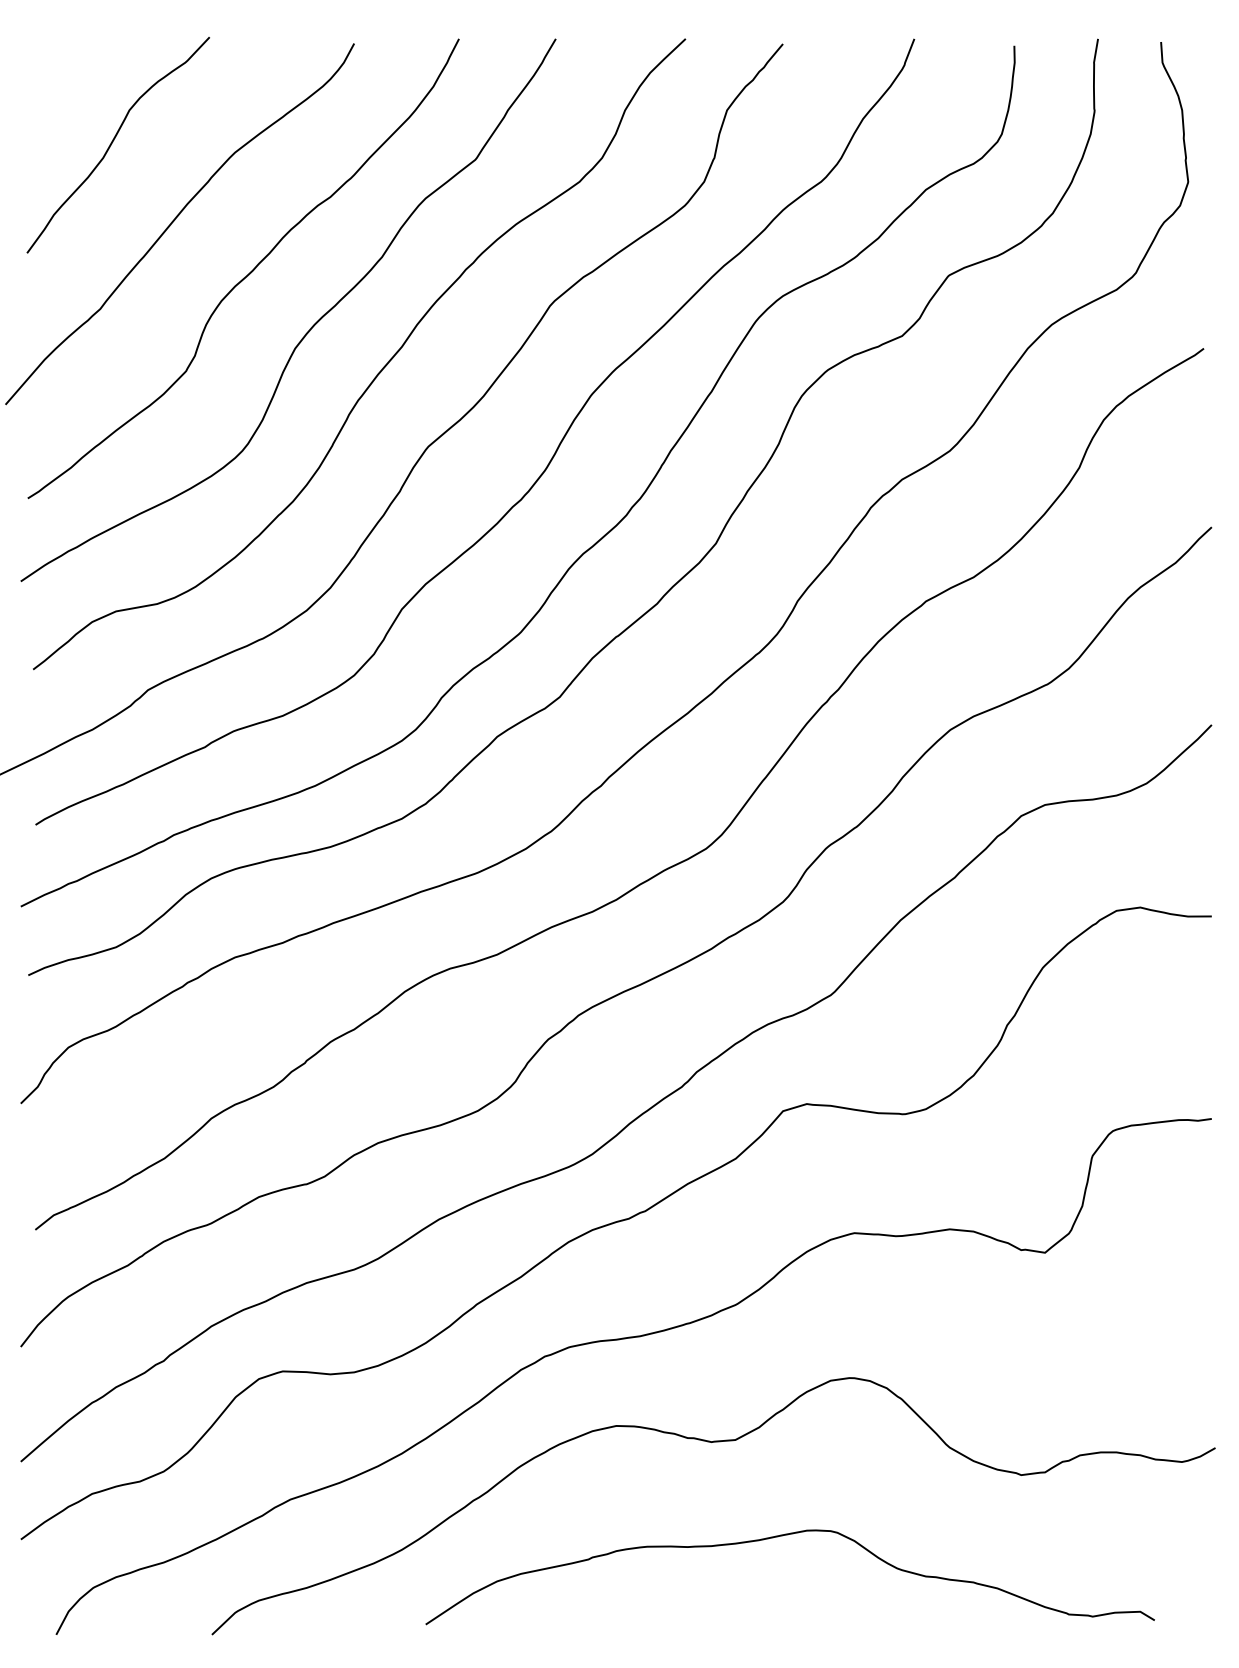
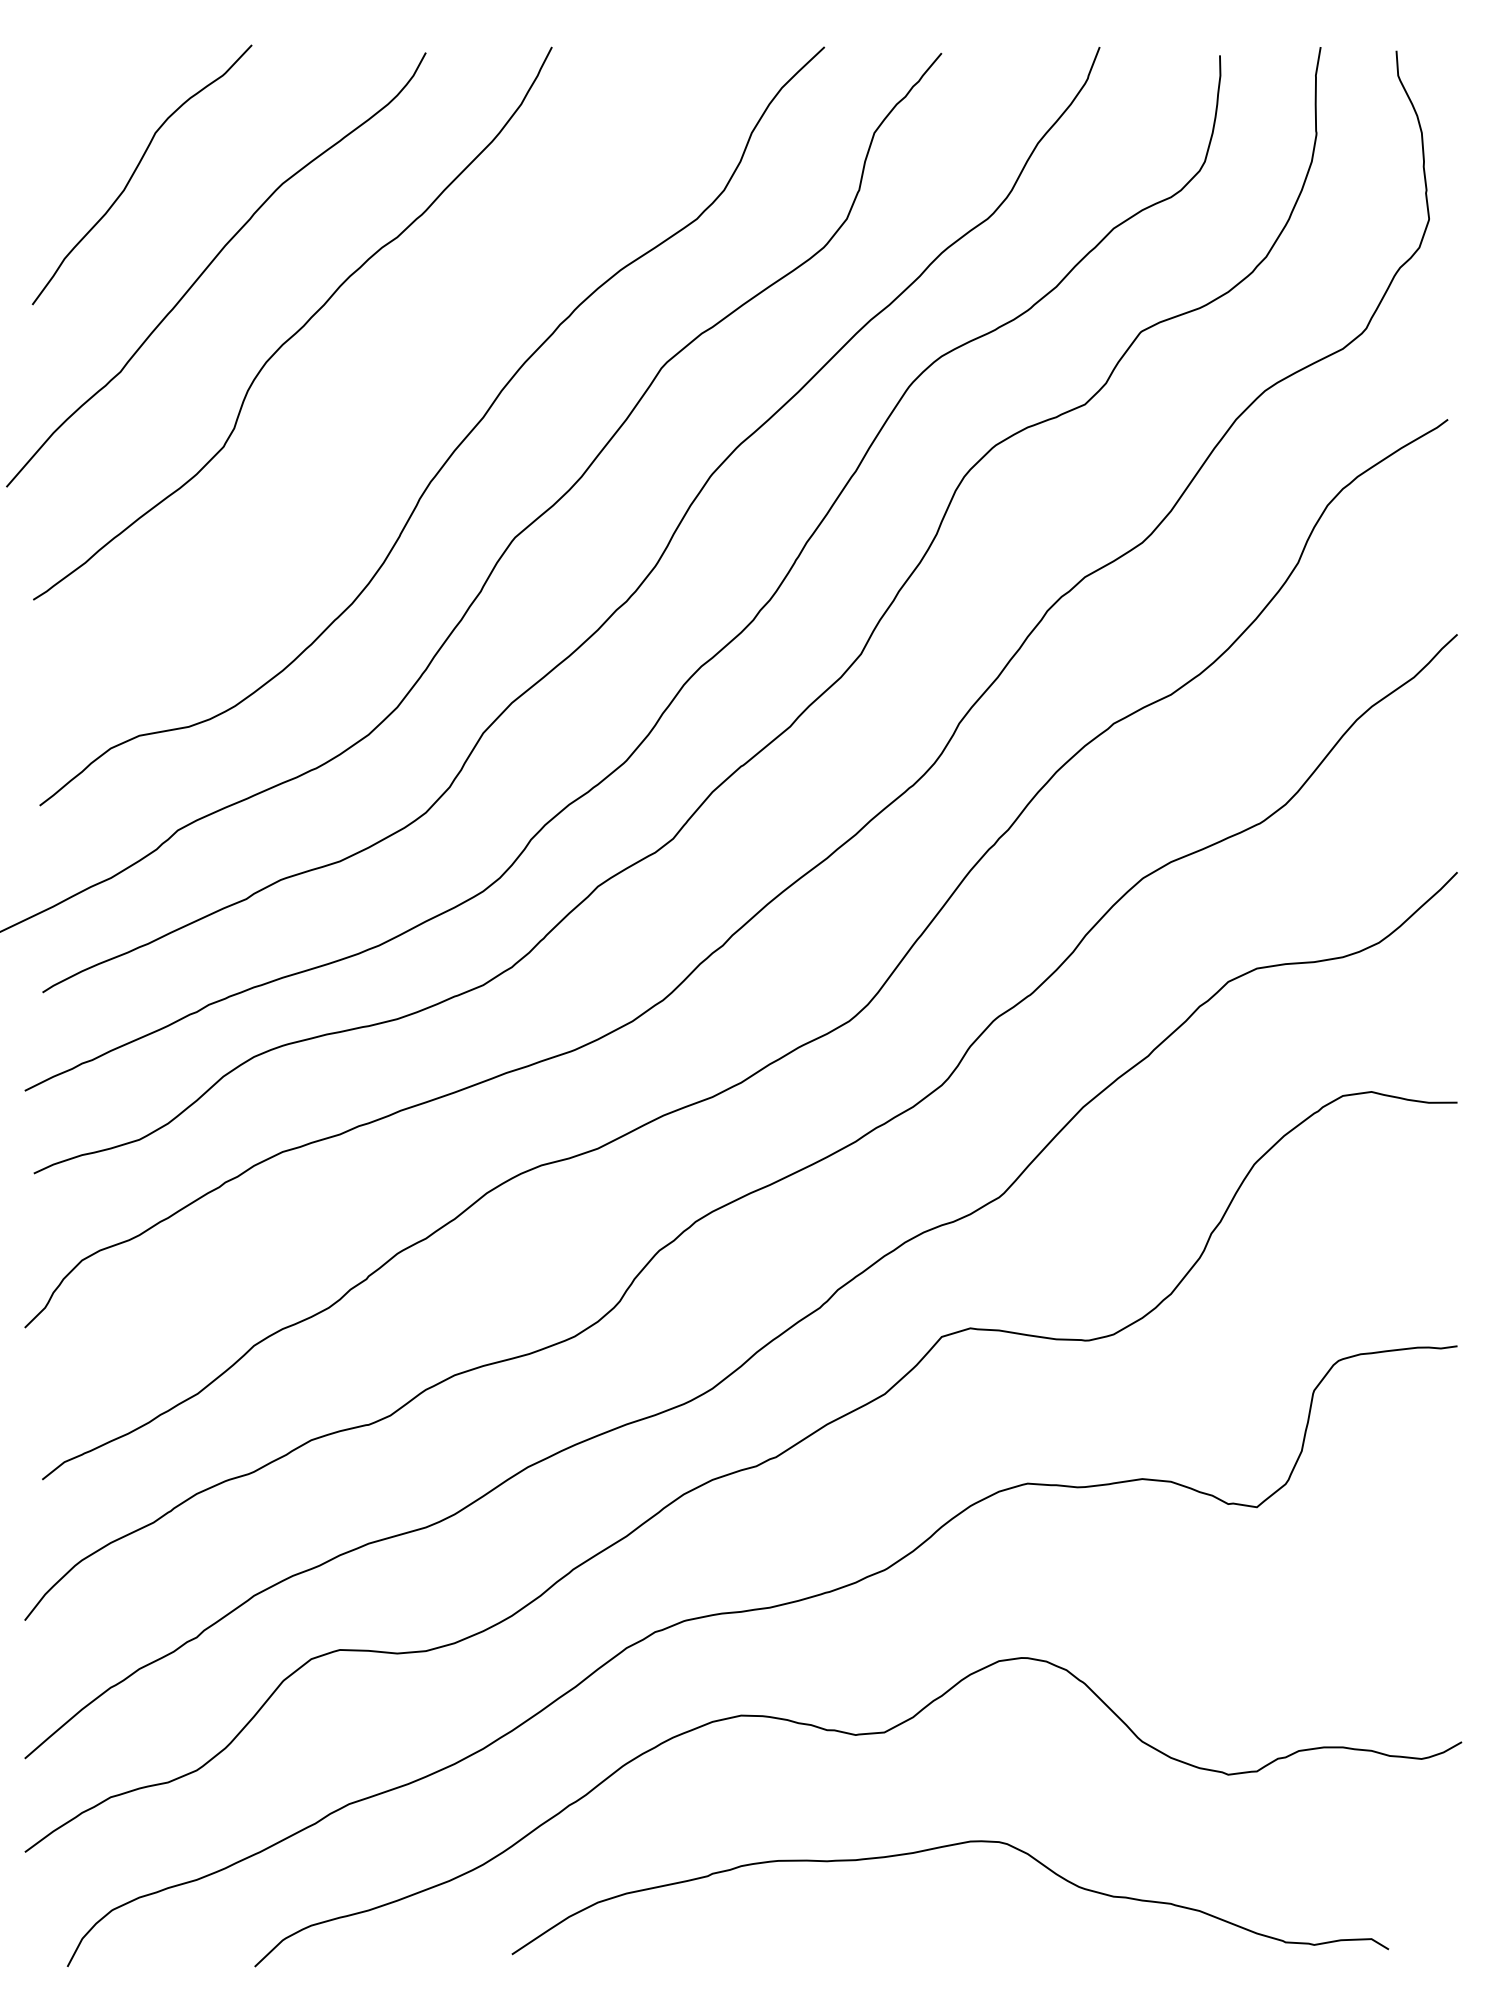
curve: (310, 327) -> (373, 394), removed

